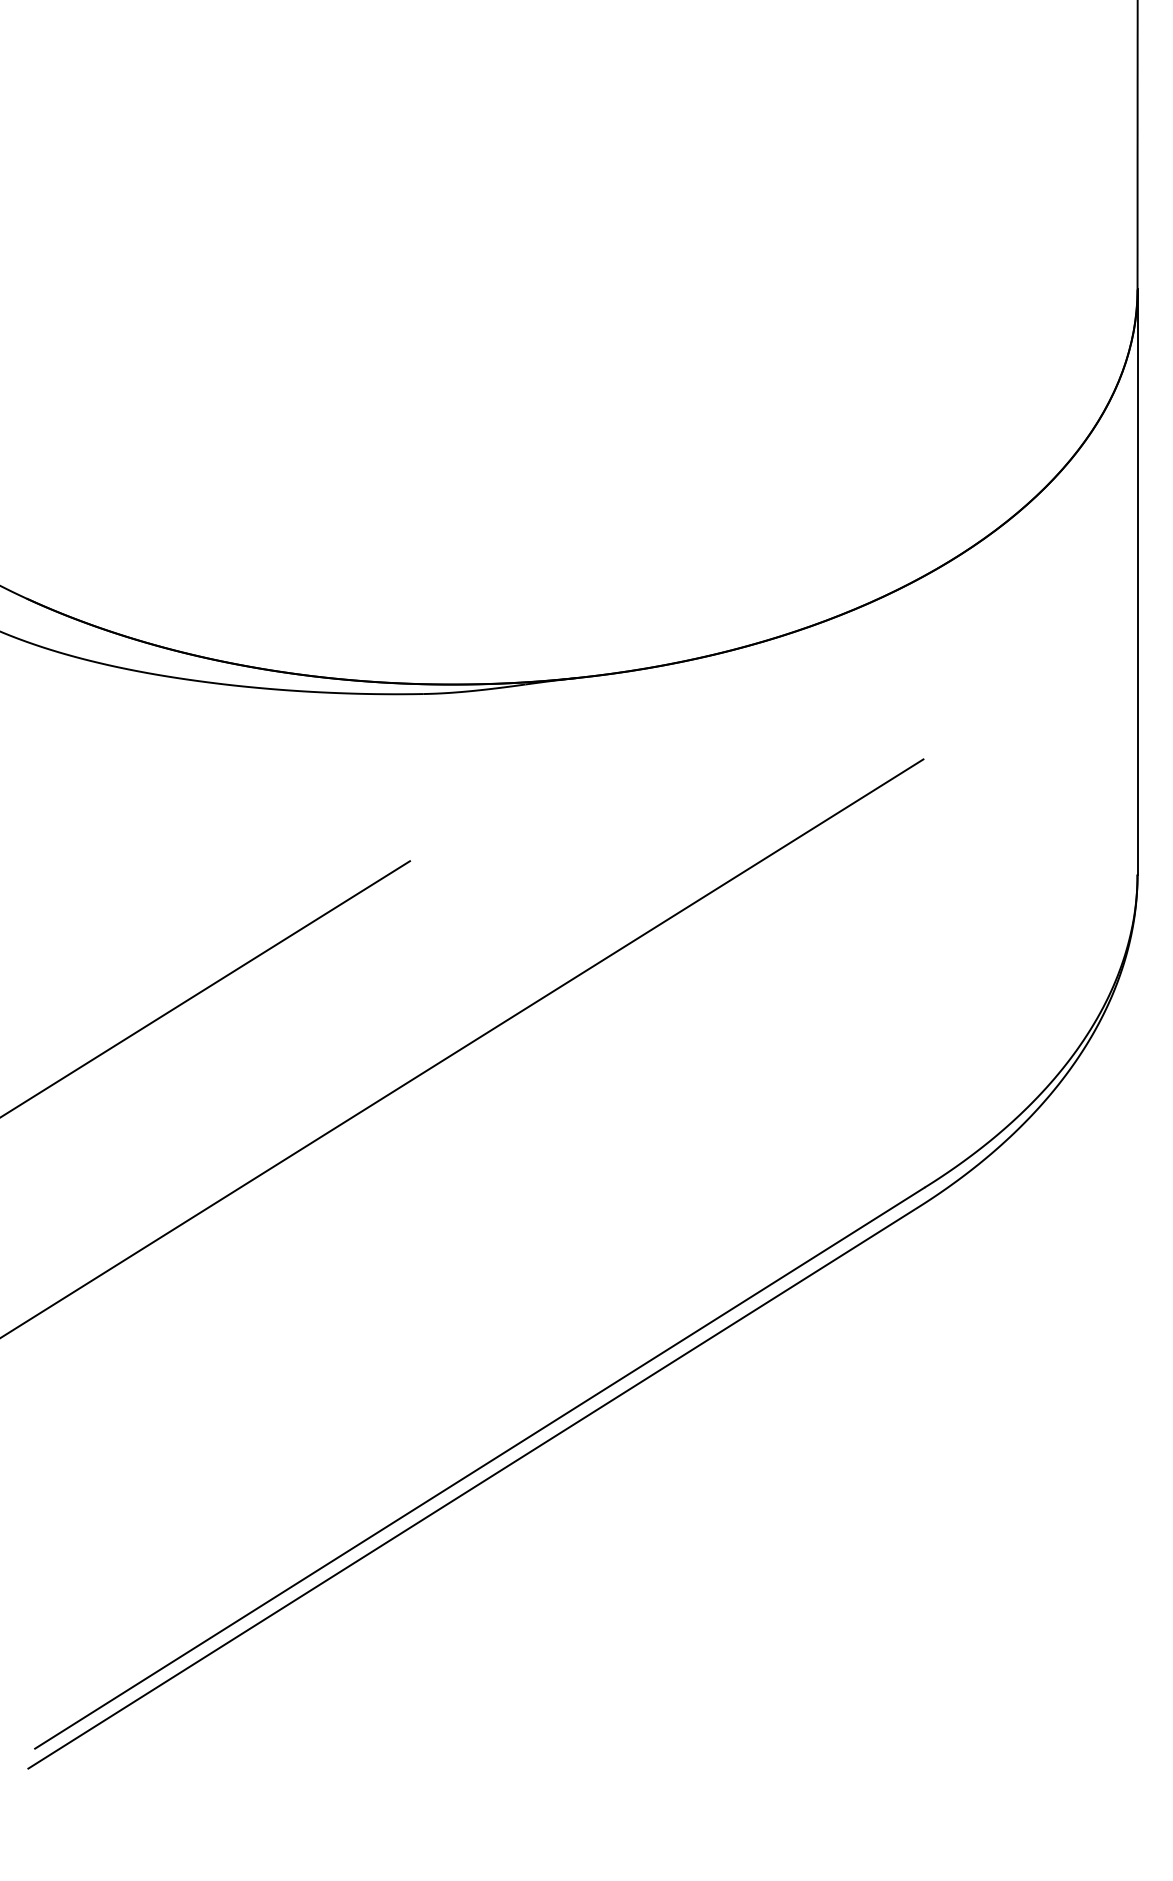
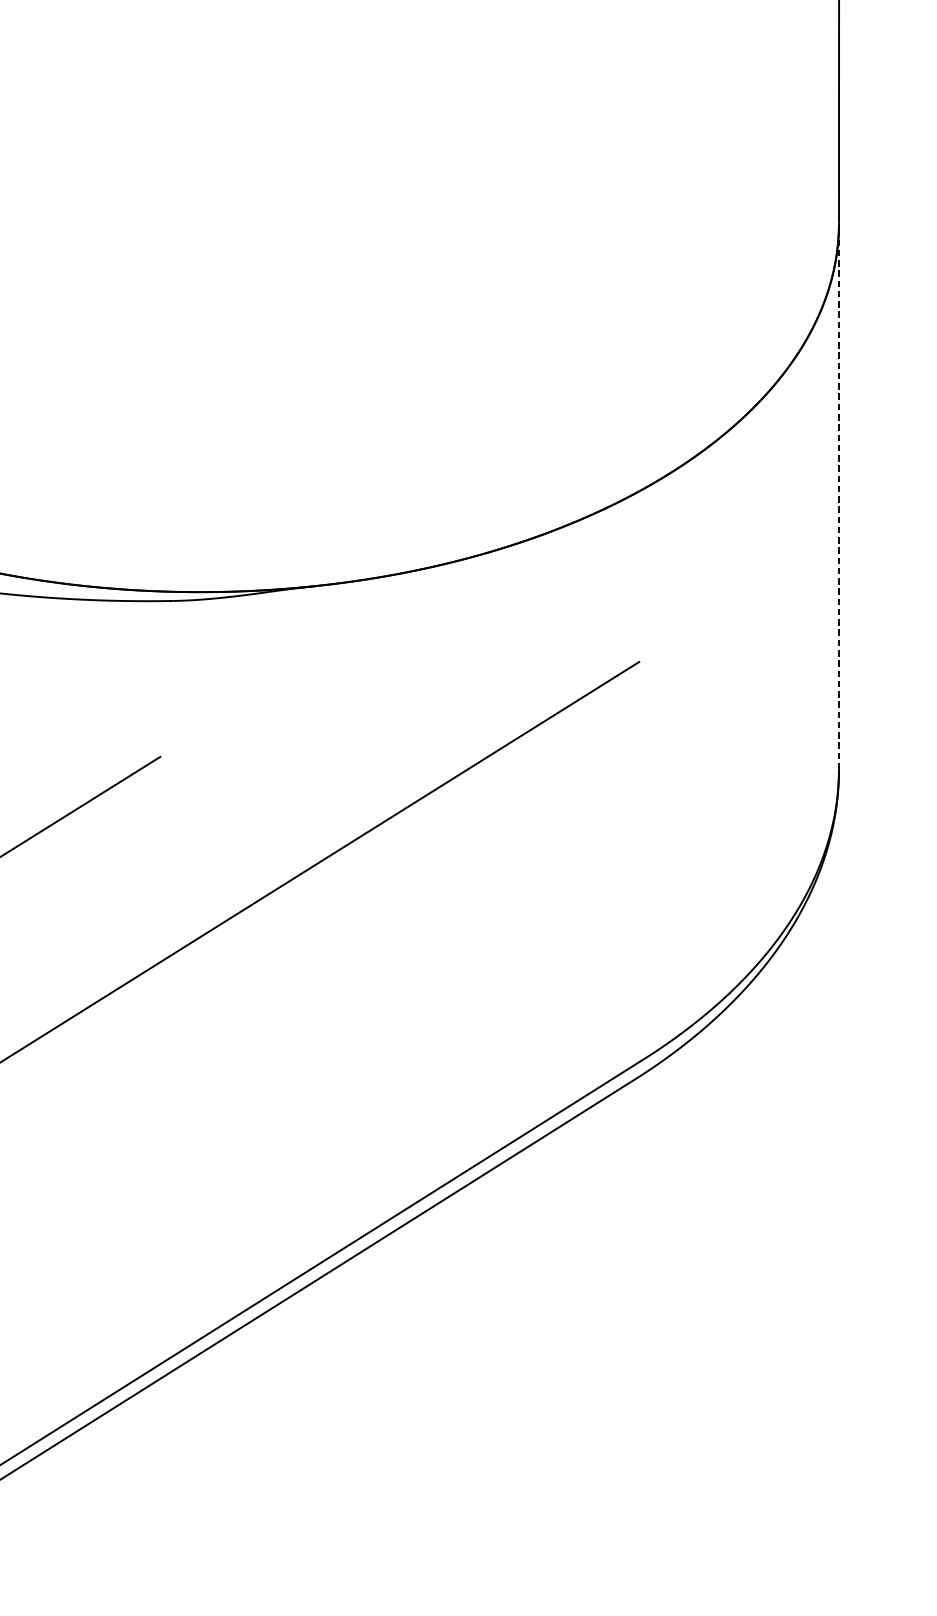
line: (1137, 582) -> (838, 496), solid -> dashed

